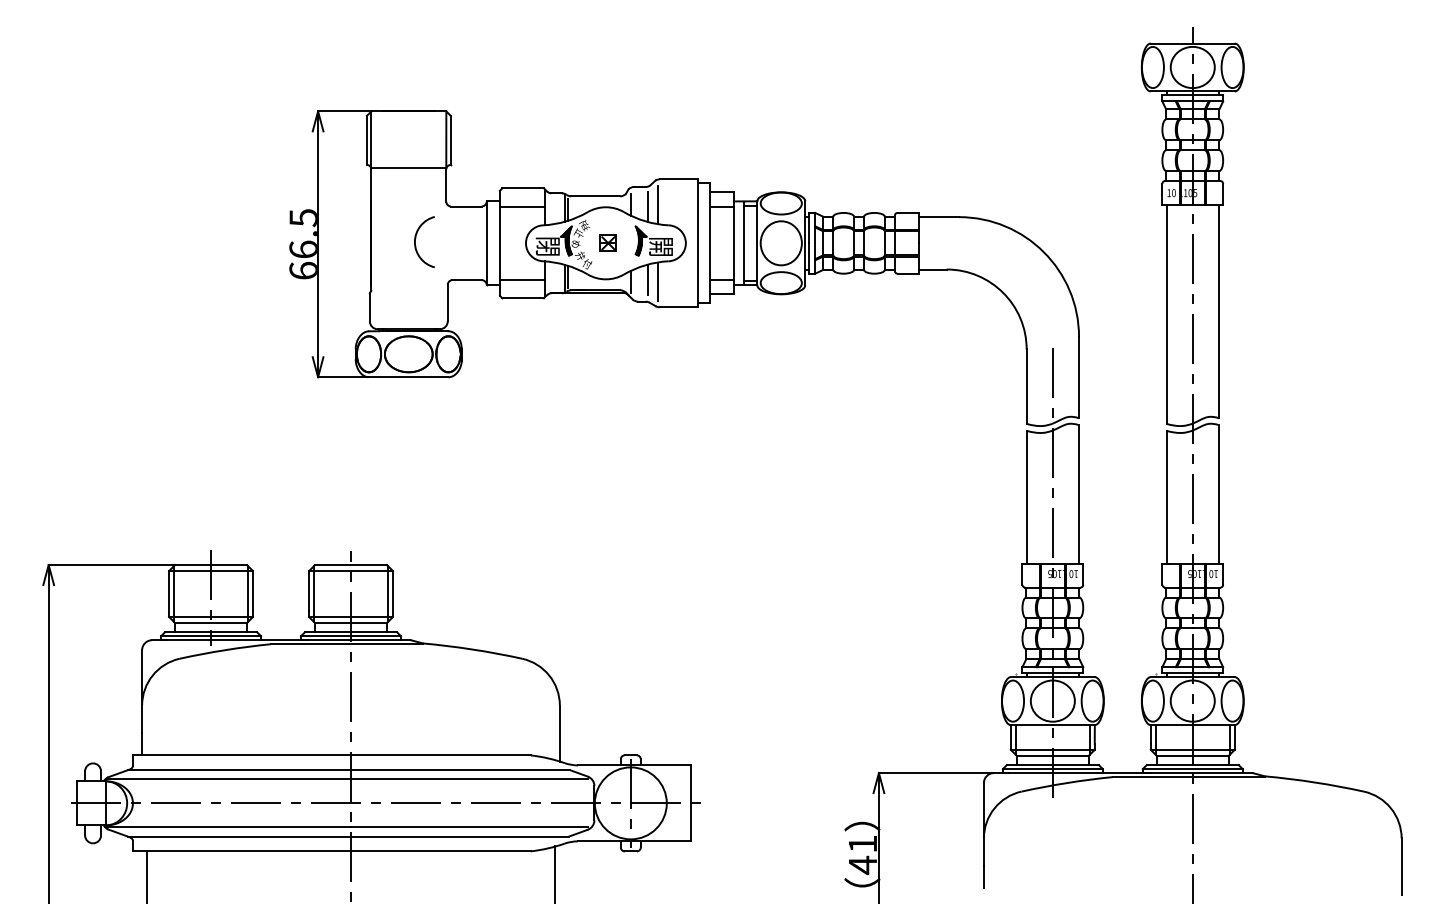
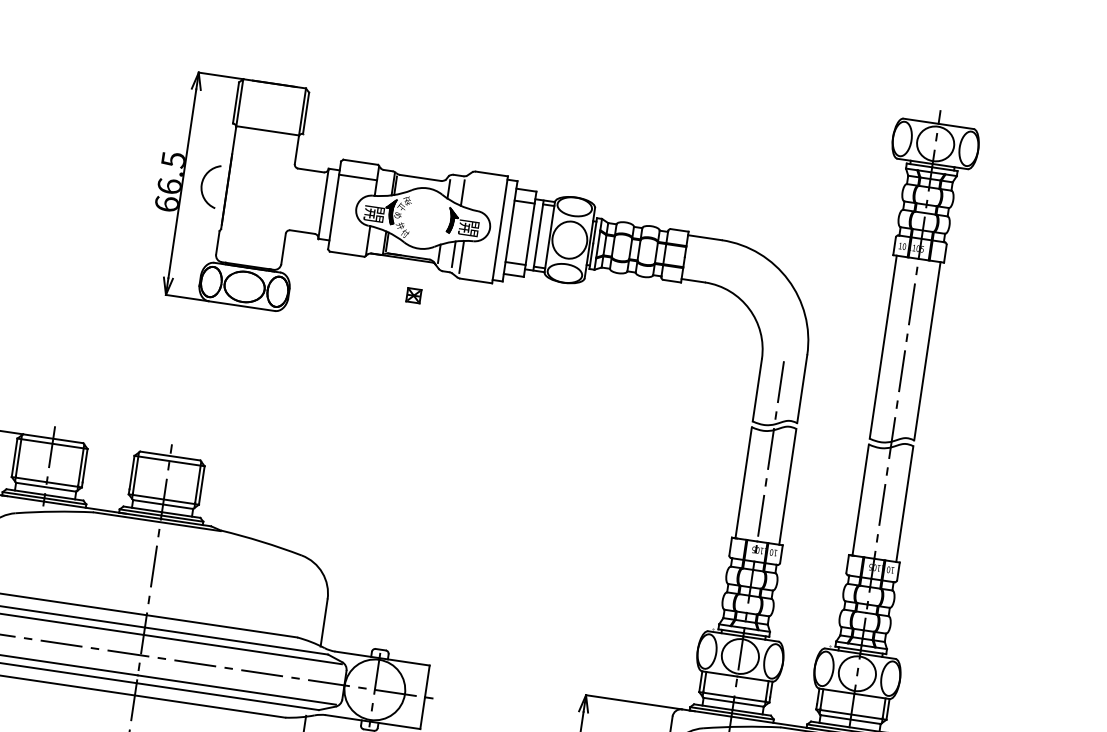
line: (657, 204) -> (471, 192), removed
part: (607, 242) -> (413, 294), moved
arc: (416, 245) -> (202, 187), moved
text: (545, 246) -> (372, 213), 閉 -> 開
line: (522, 280) -> (348, 239), removed

